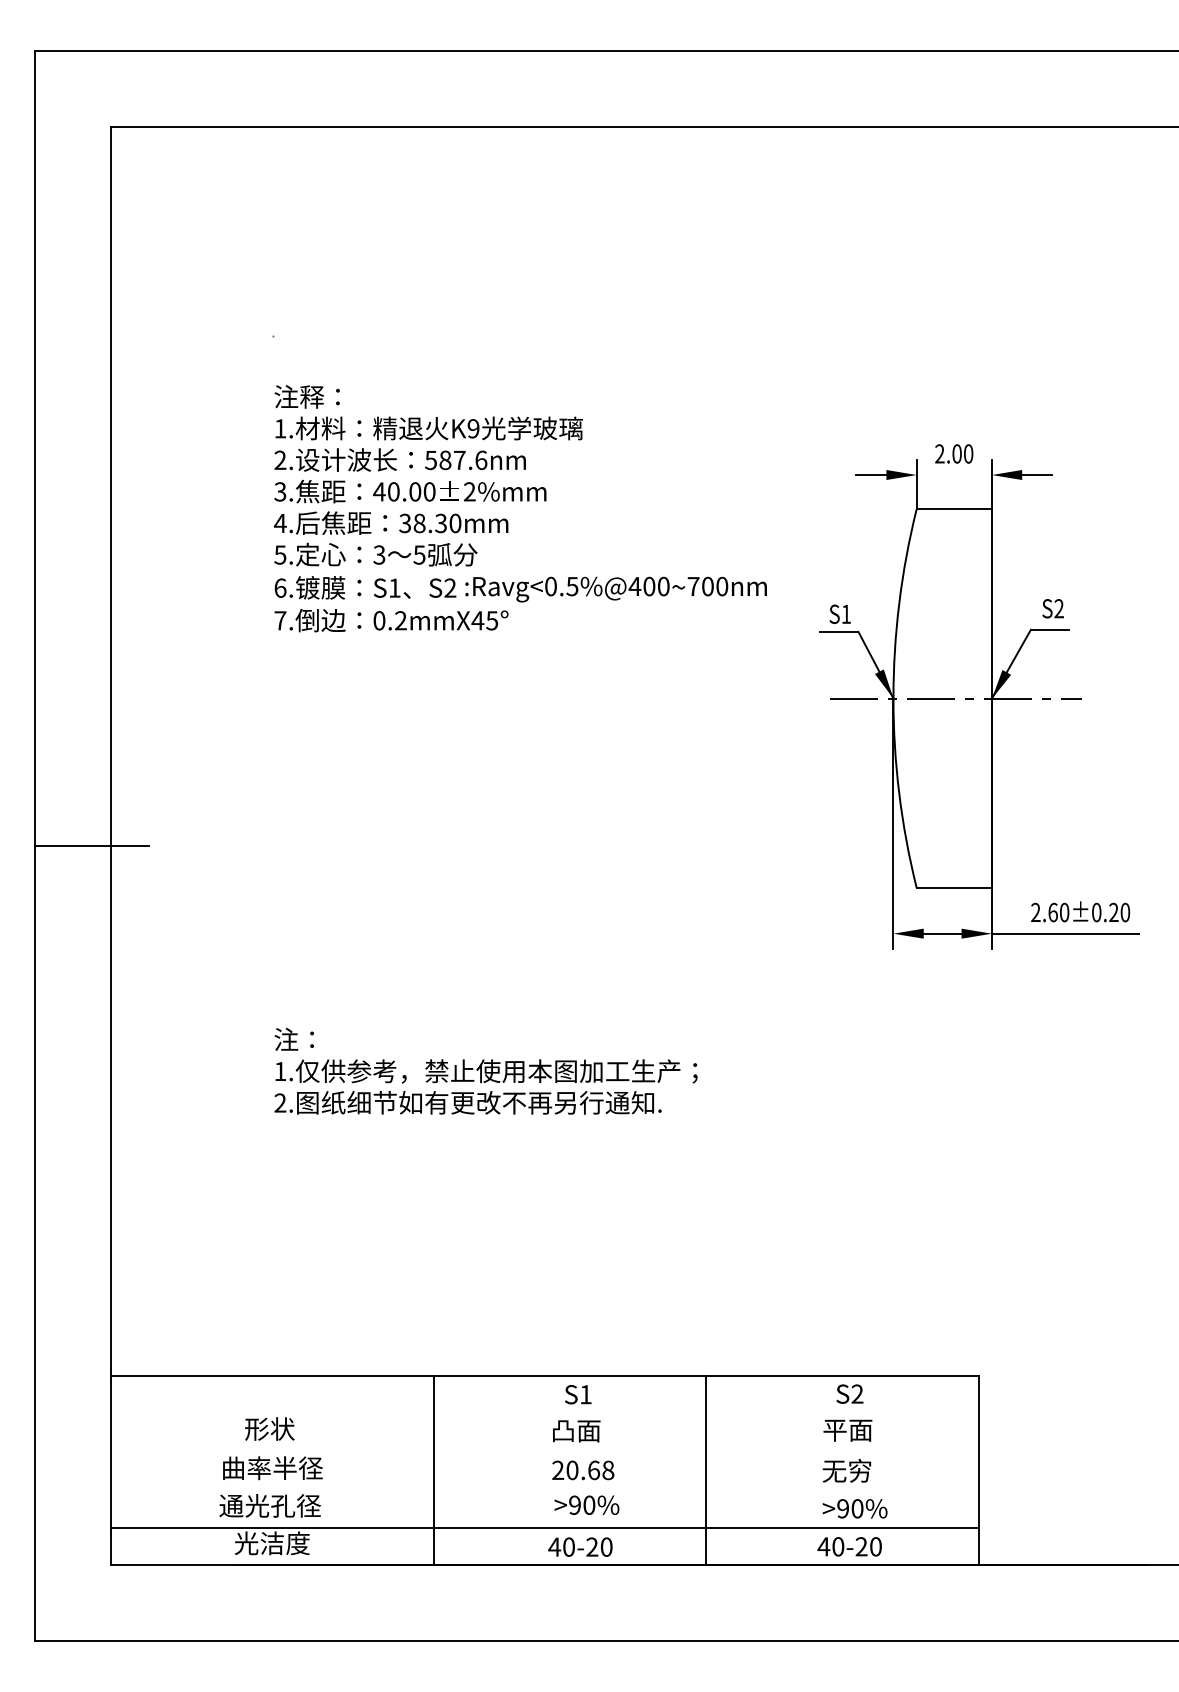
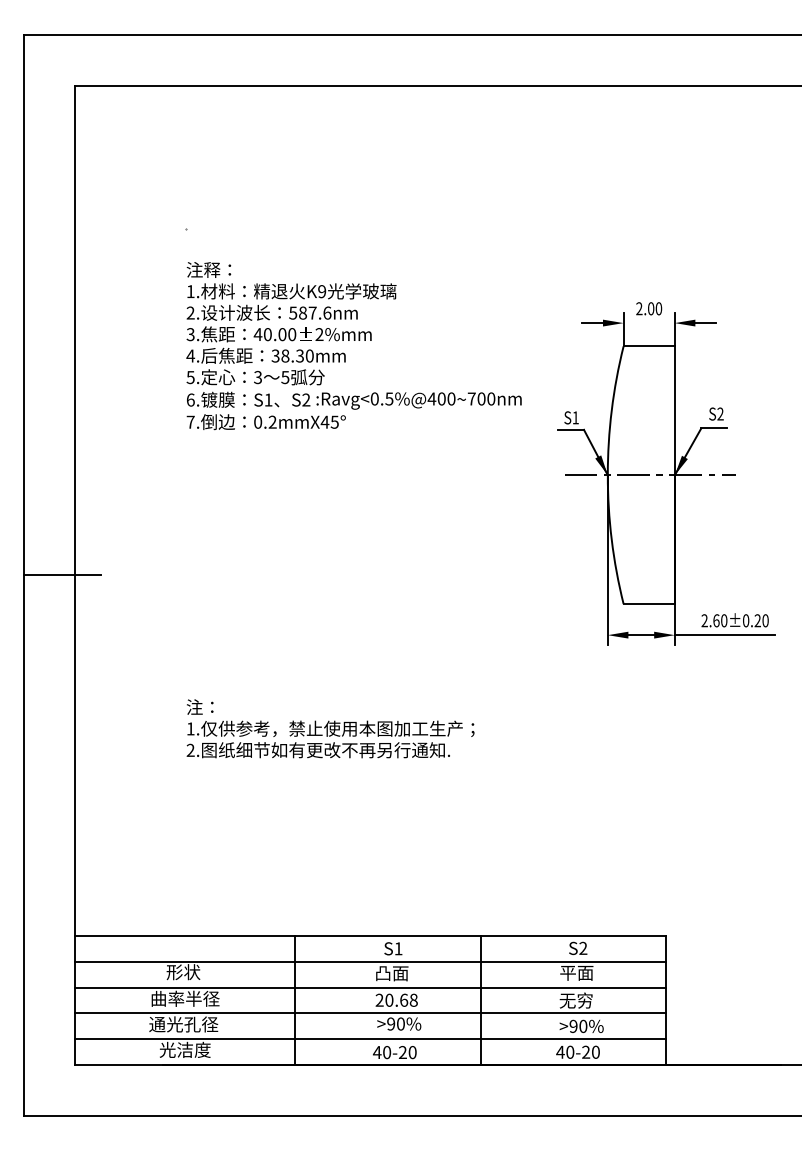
line: (544, 1413) -> (370, 961), added
line: (544, 1451) -> (370, 987), added
line: (544, 1489) -> (370, 1013), added

